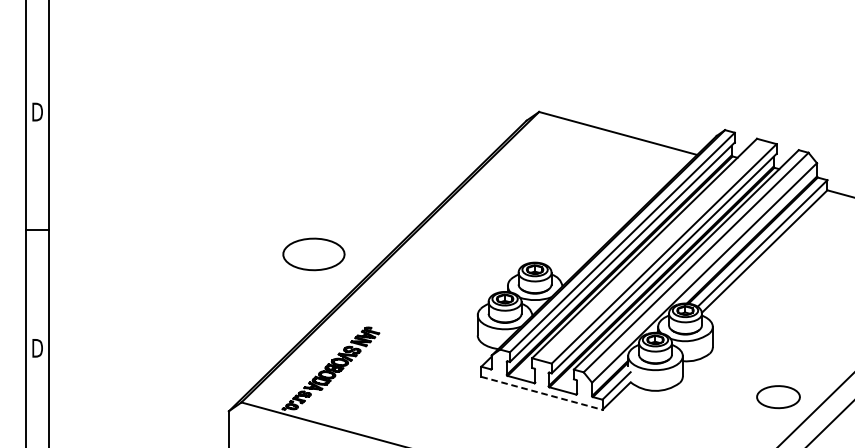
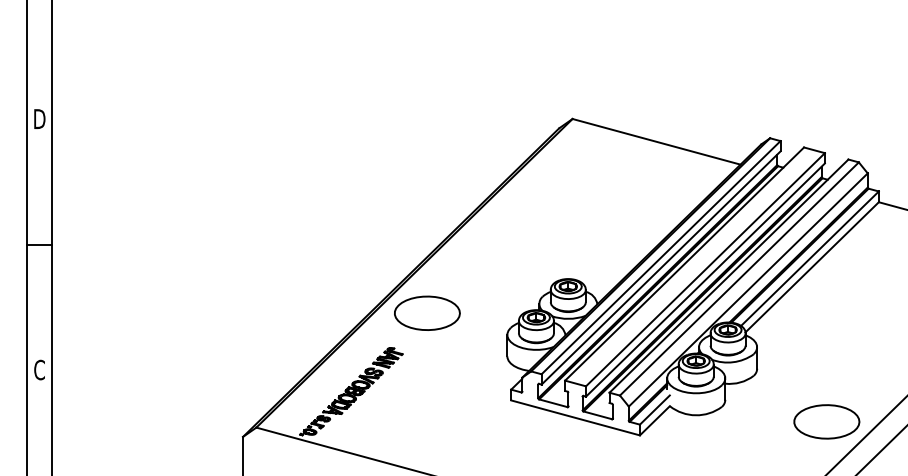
part: (314, 253) -> (427, 312), moved
text: (37, 347) -> (39, 369), D -> C
line: (541, 392) -> (575, 417), dashed -> solid
part: (778, 396) -> (826, 421), size x1.43

